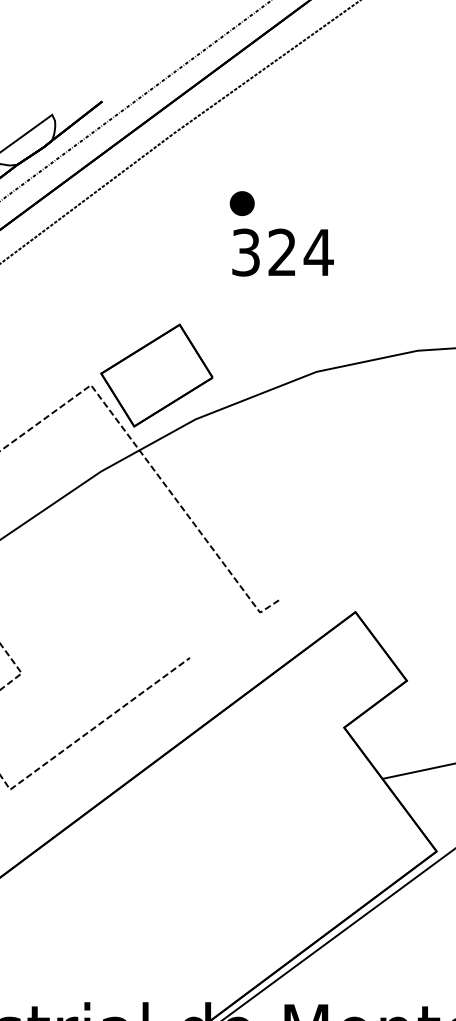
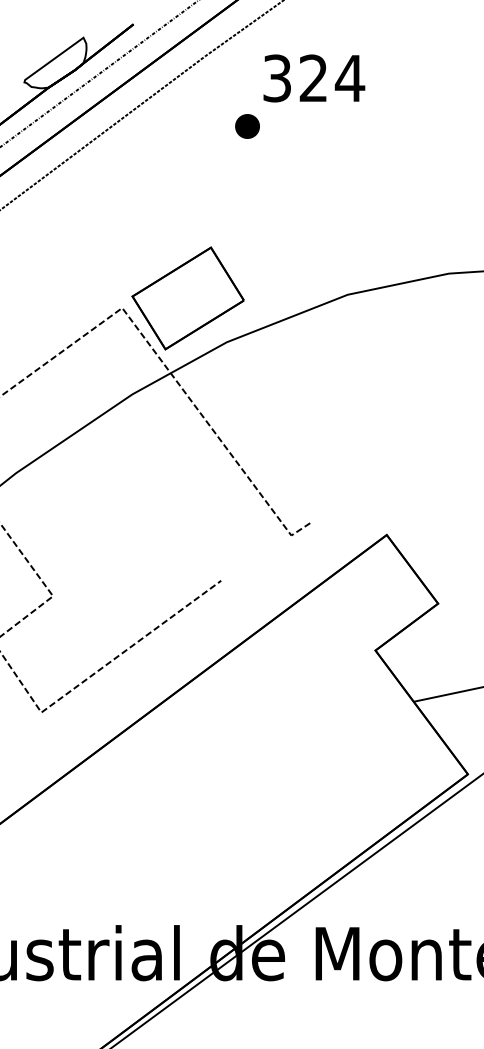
part: (242, 203) -> (247, 126), moved
text: (283, 252) -> (314, 78), moved

